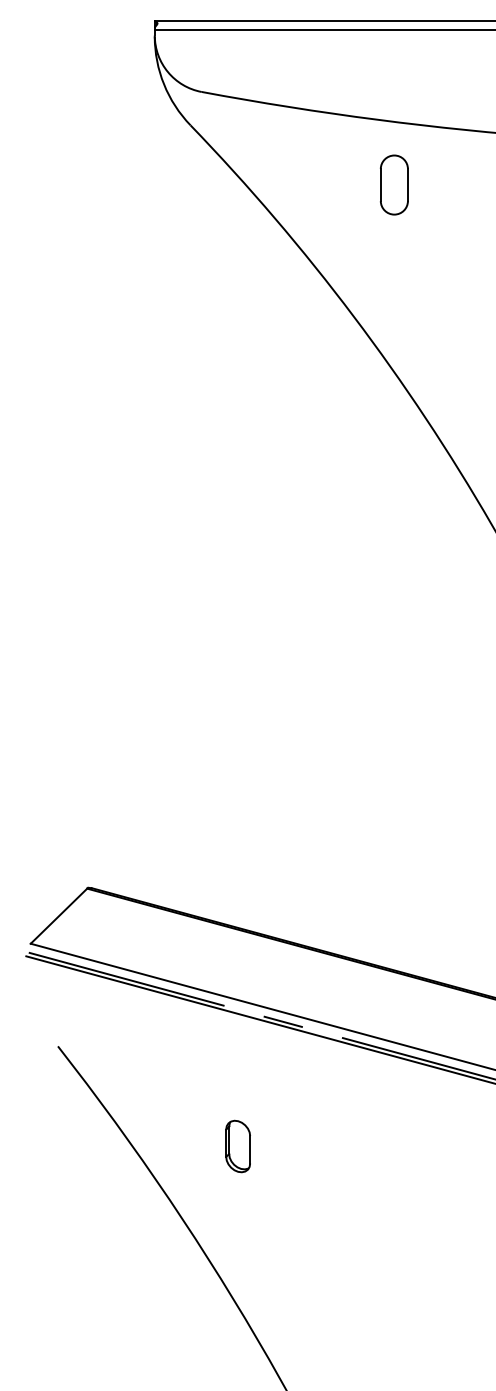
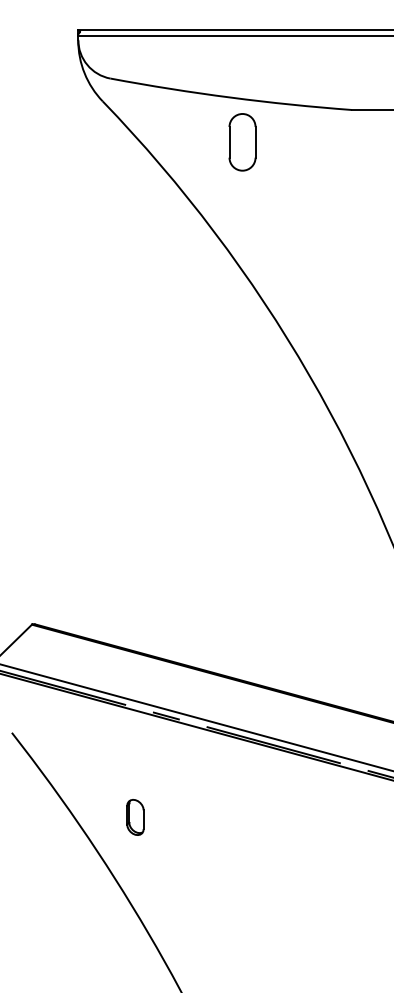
part: (394, 185) -> (242, 142), size x1.4
part: (238, 1146) -> (135, 817), moved

